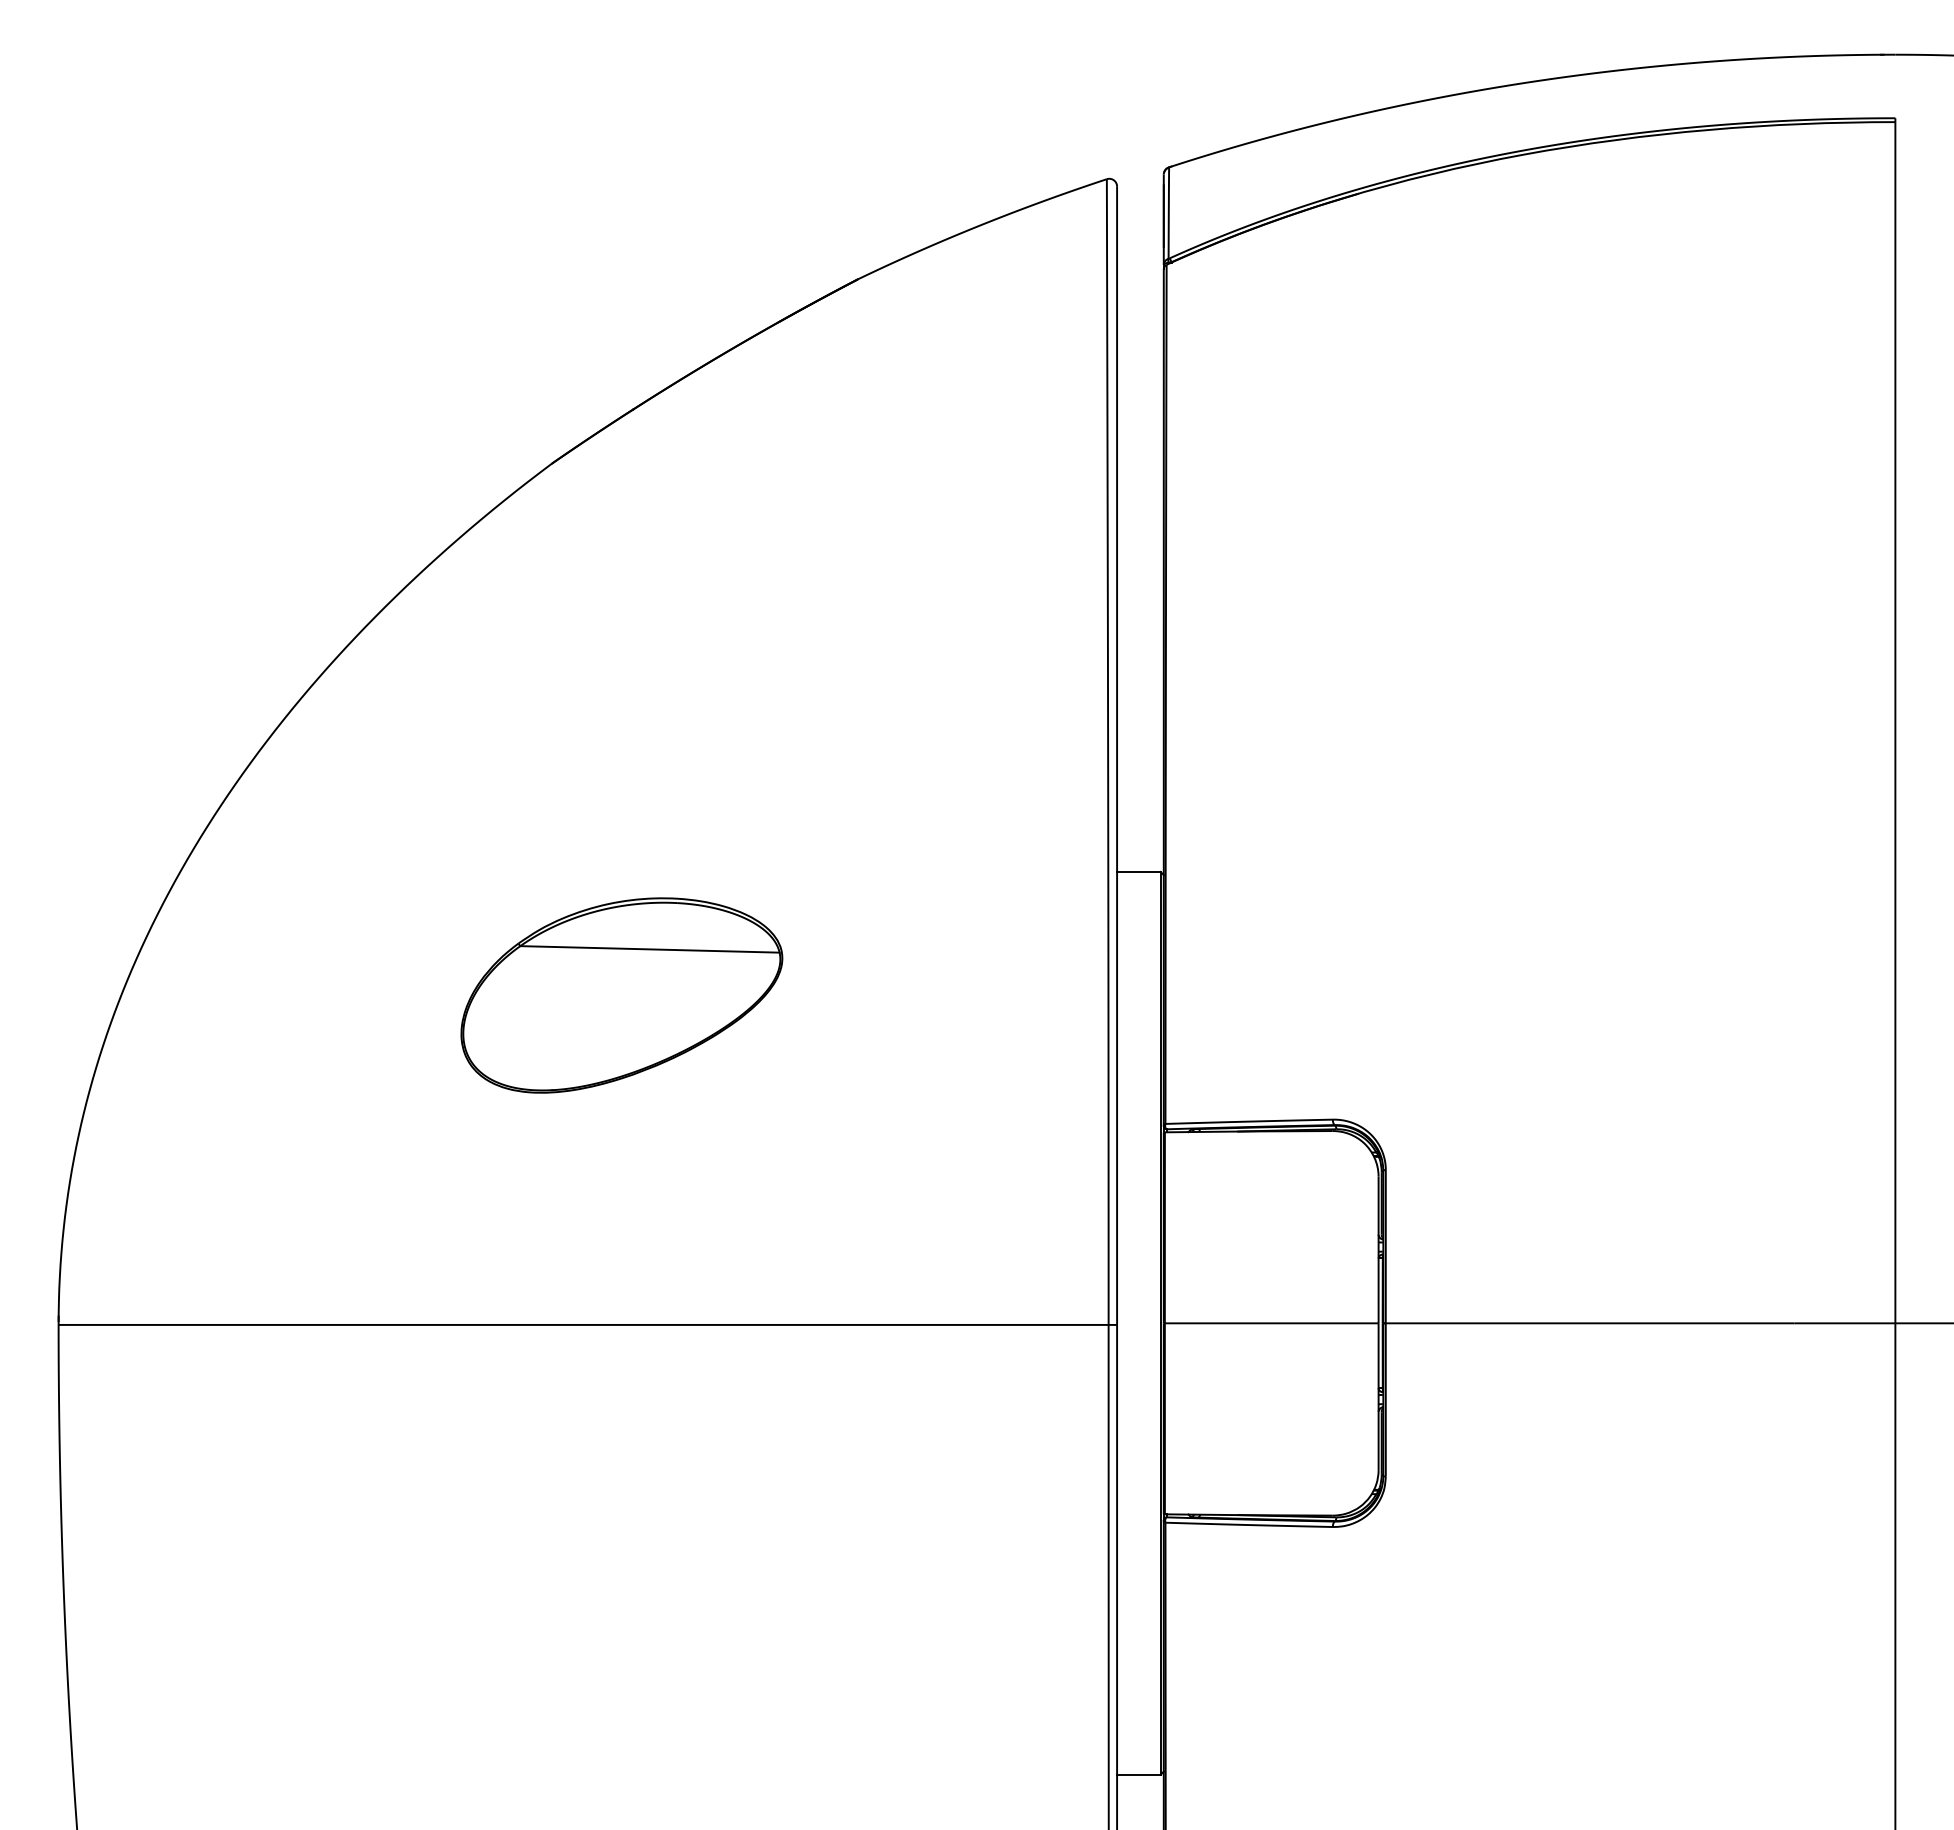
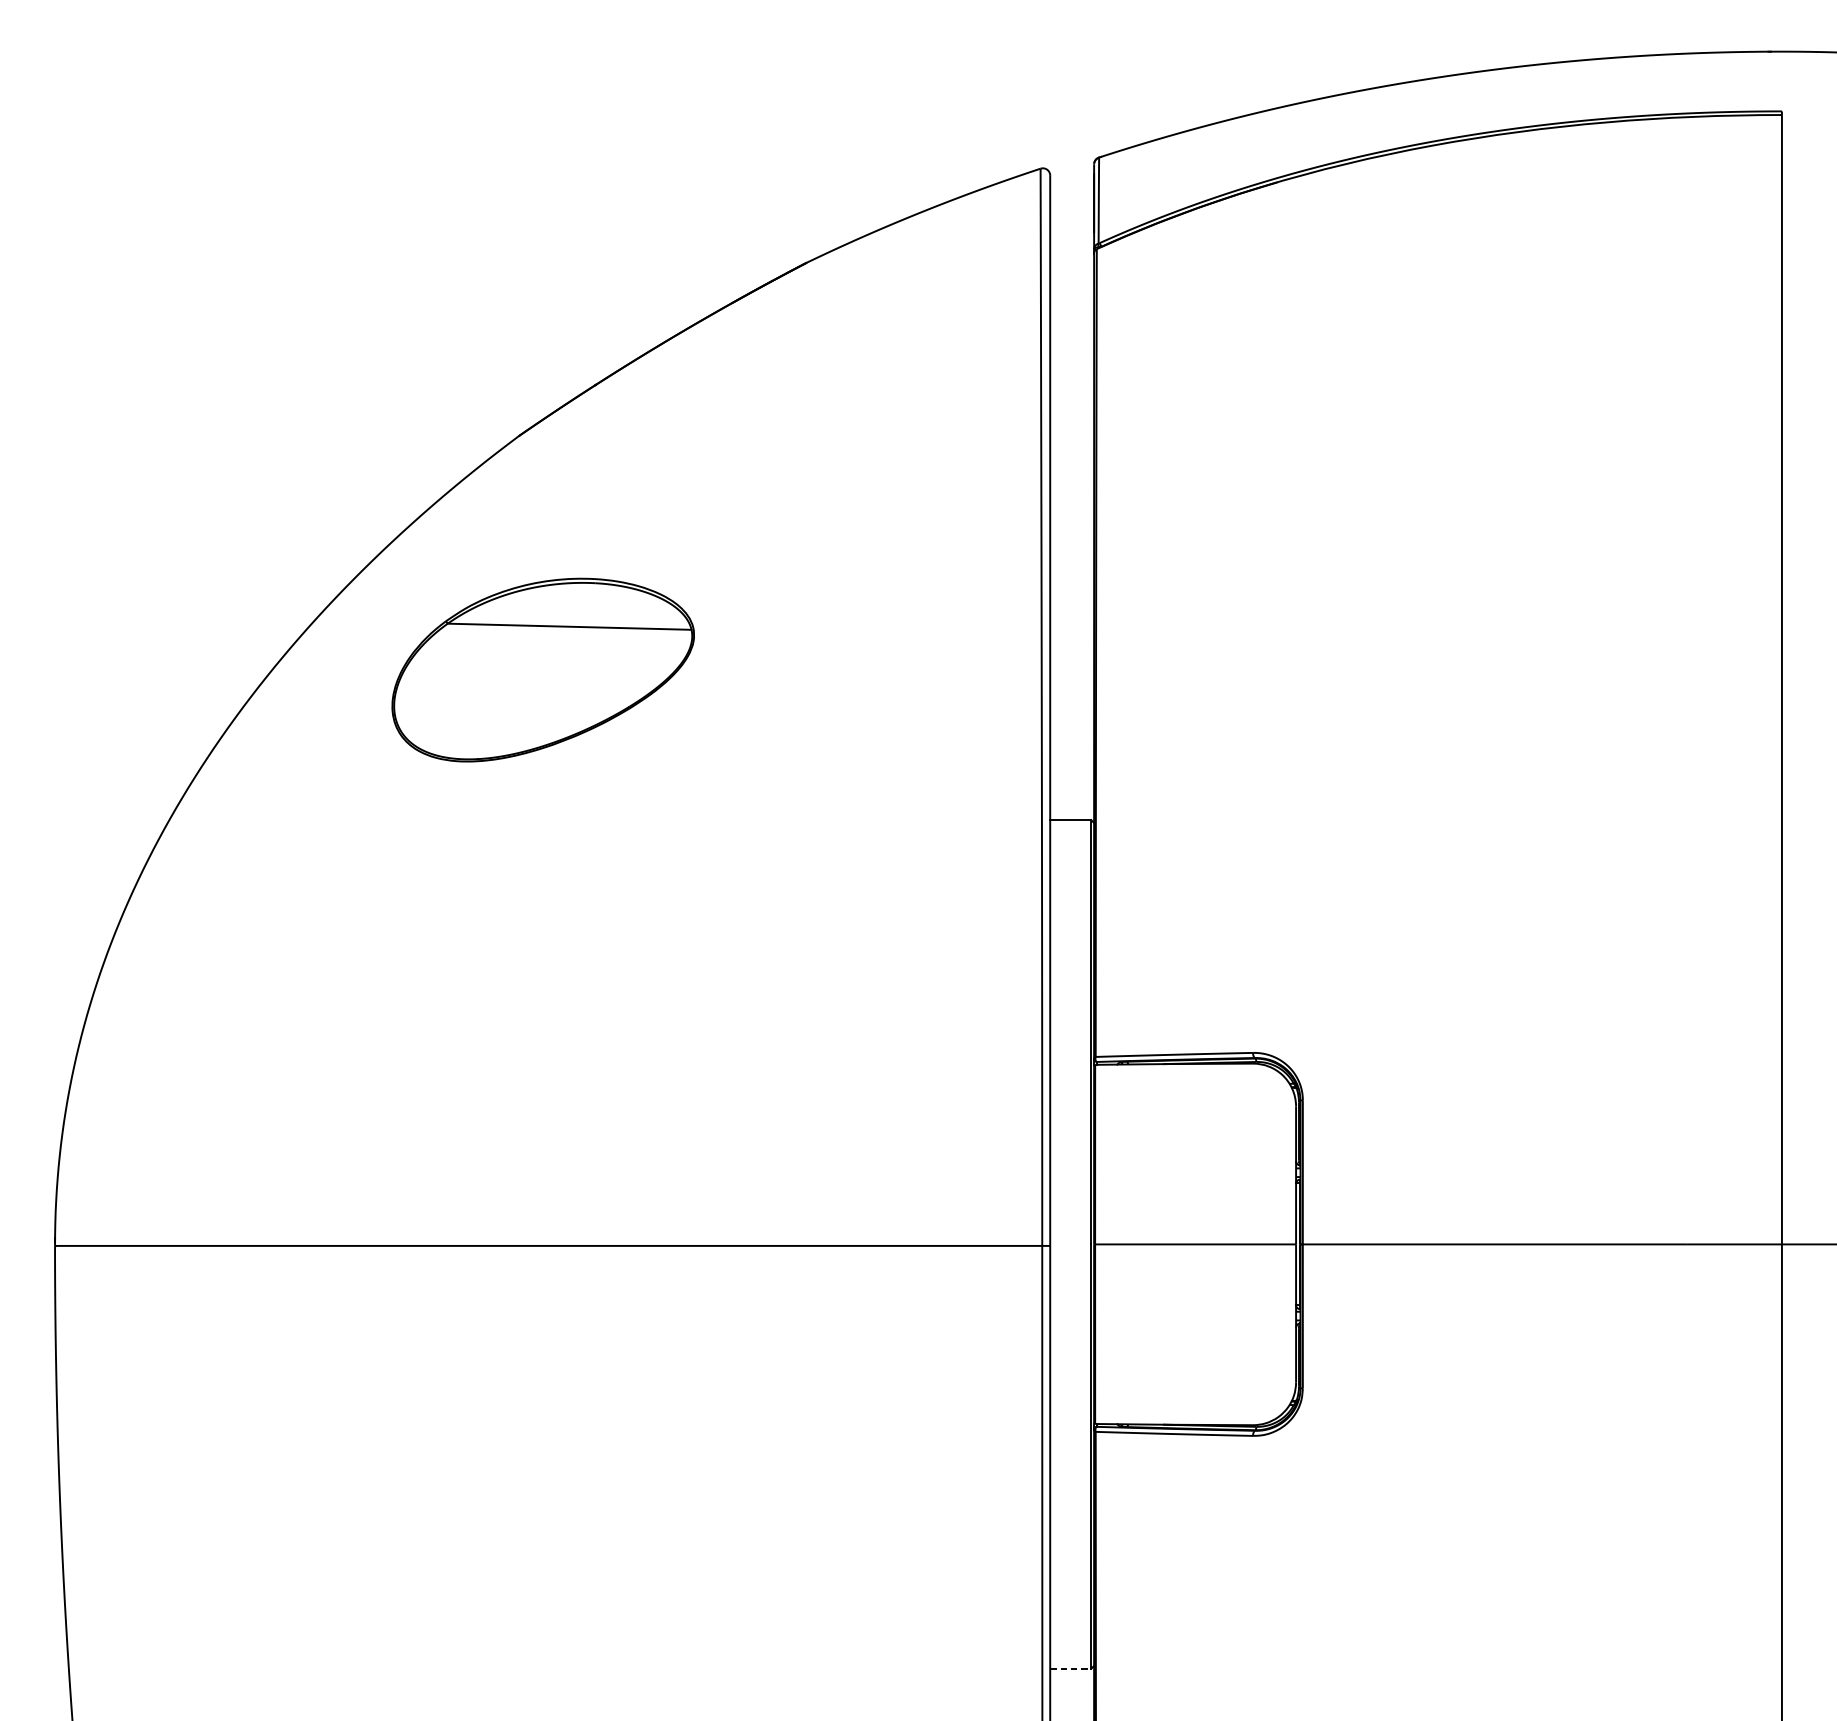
part: (621, 995) -> (542, 670), moved
line: (1138, 1774) -> (1070, 1668), solid -> dashed

